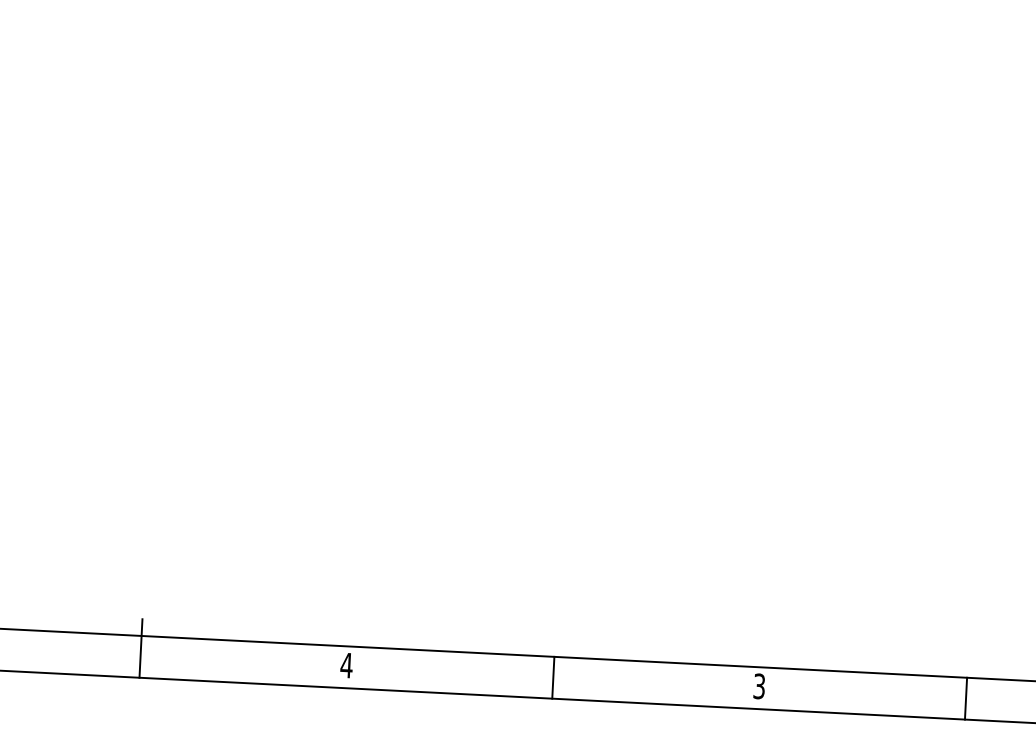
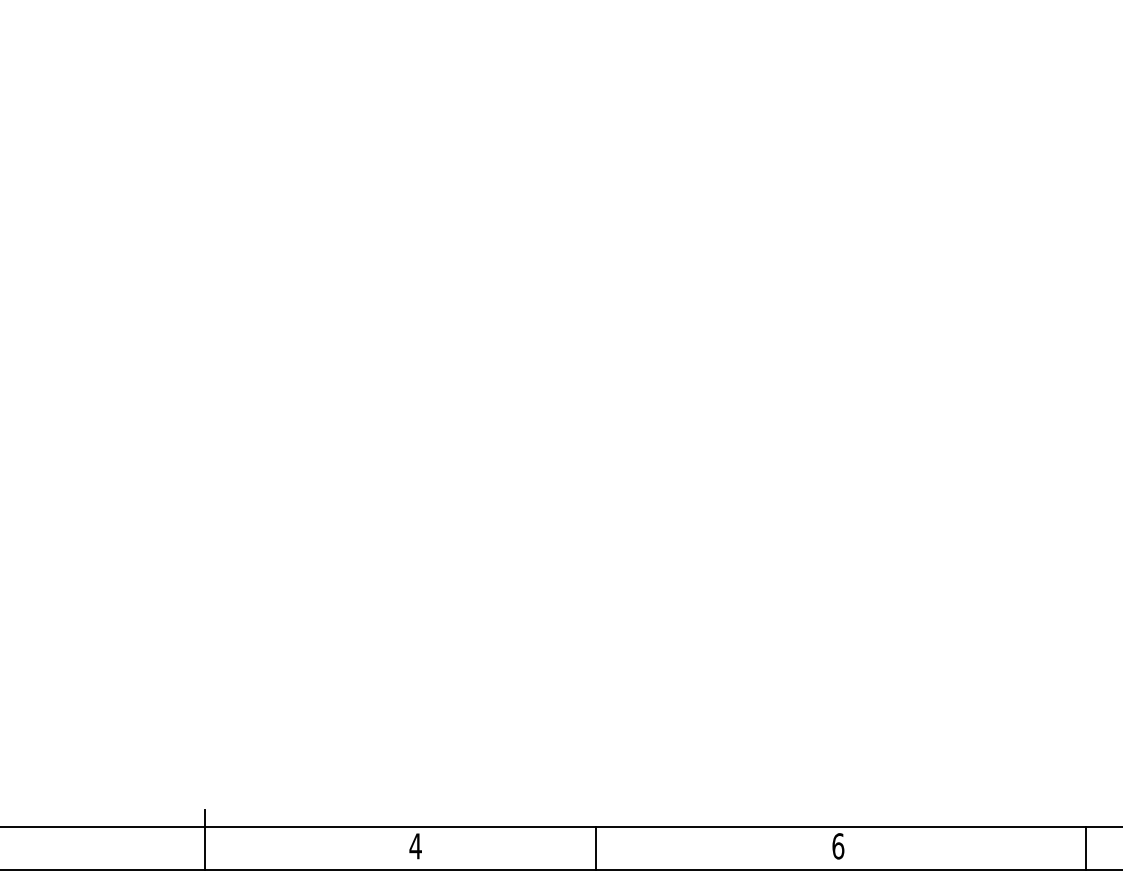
line: (553, 677) -> (596, 847), moved
text: (759, 686) -> (838, 846), 3 -> 6
line: (965, 698) -> (1085, 847), moved

